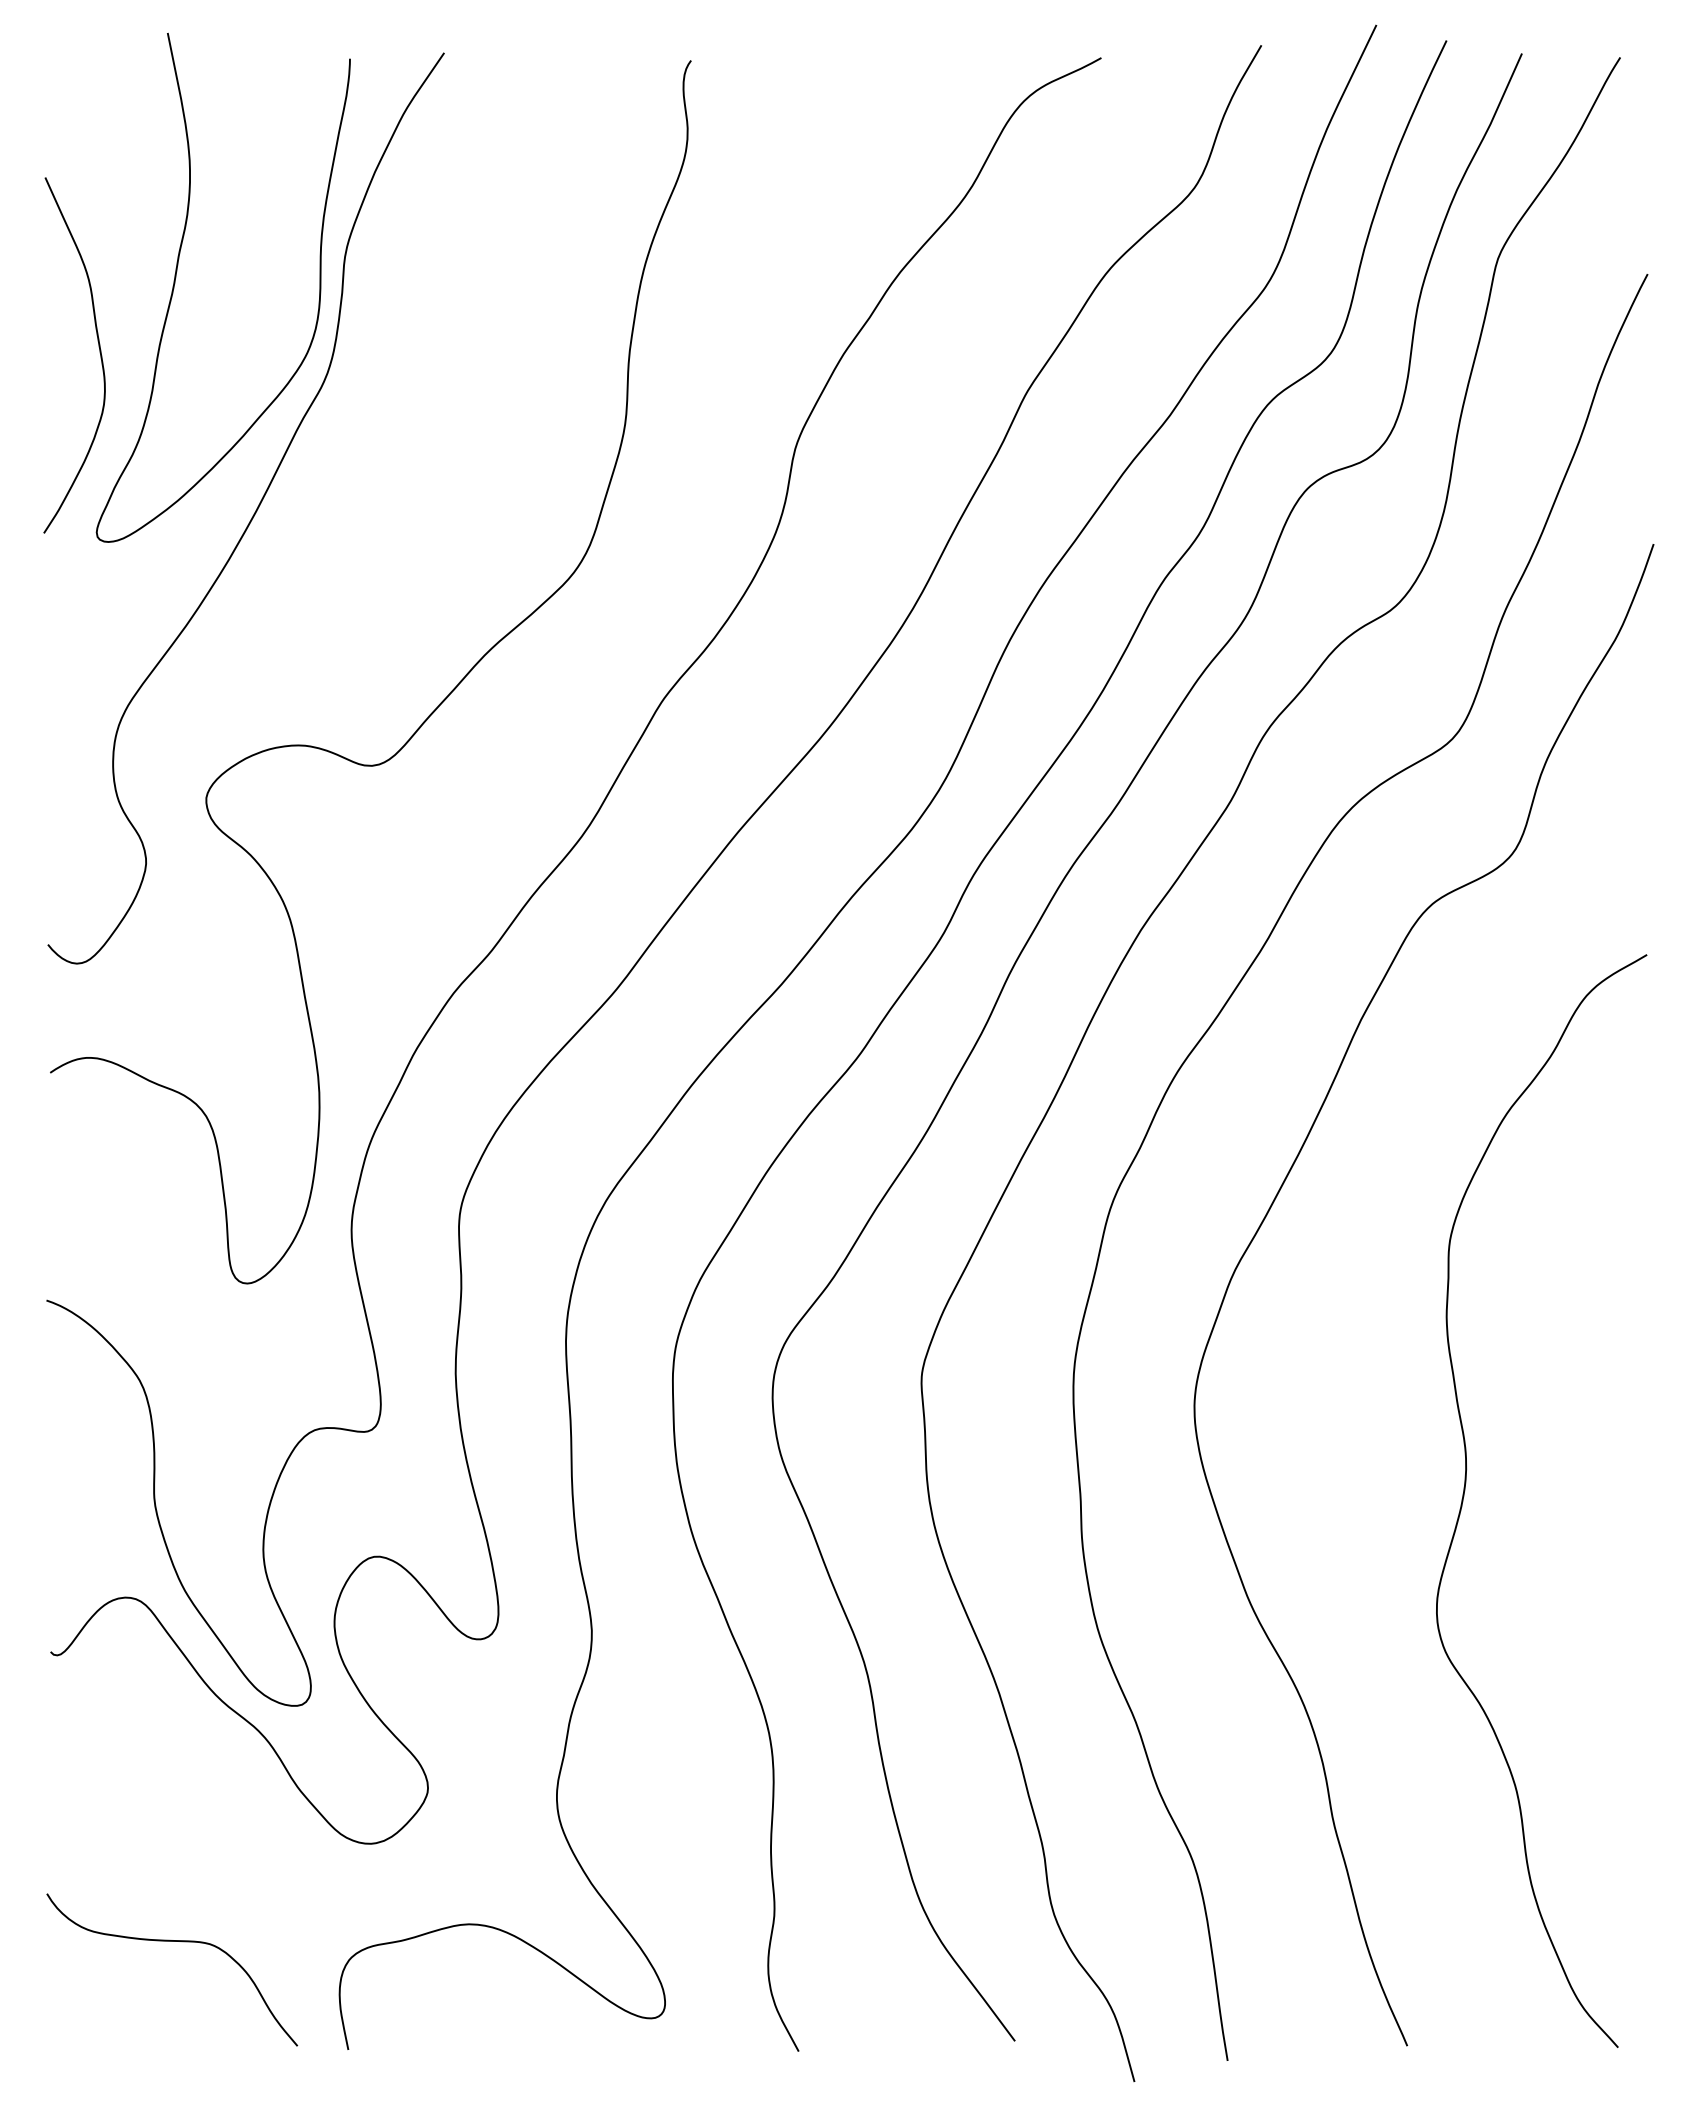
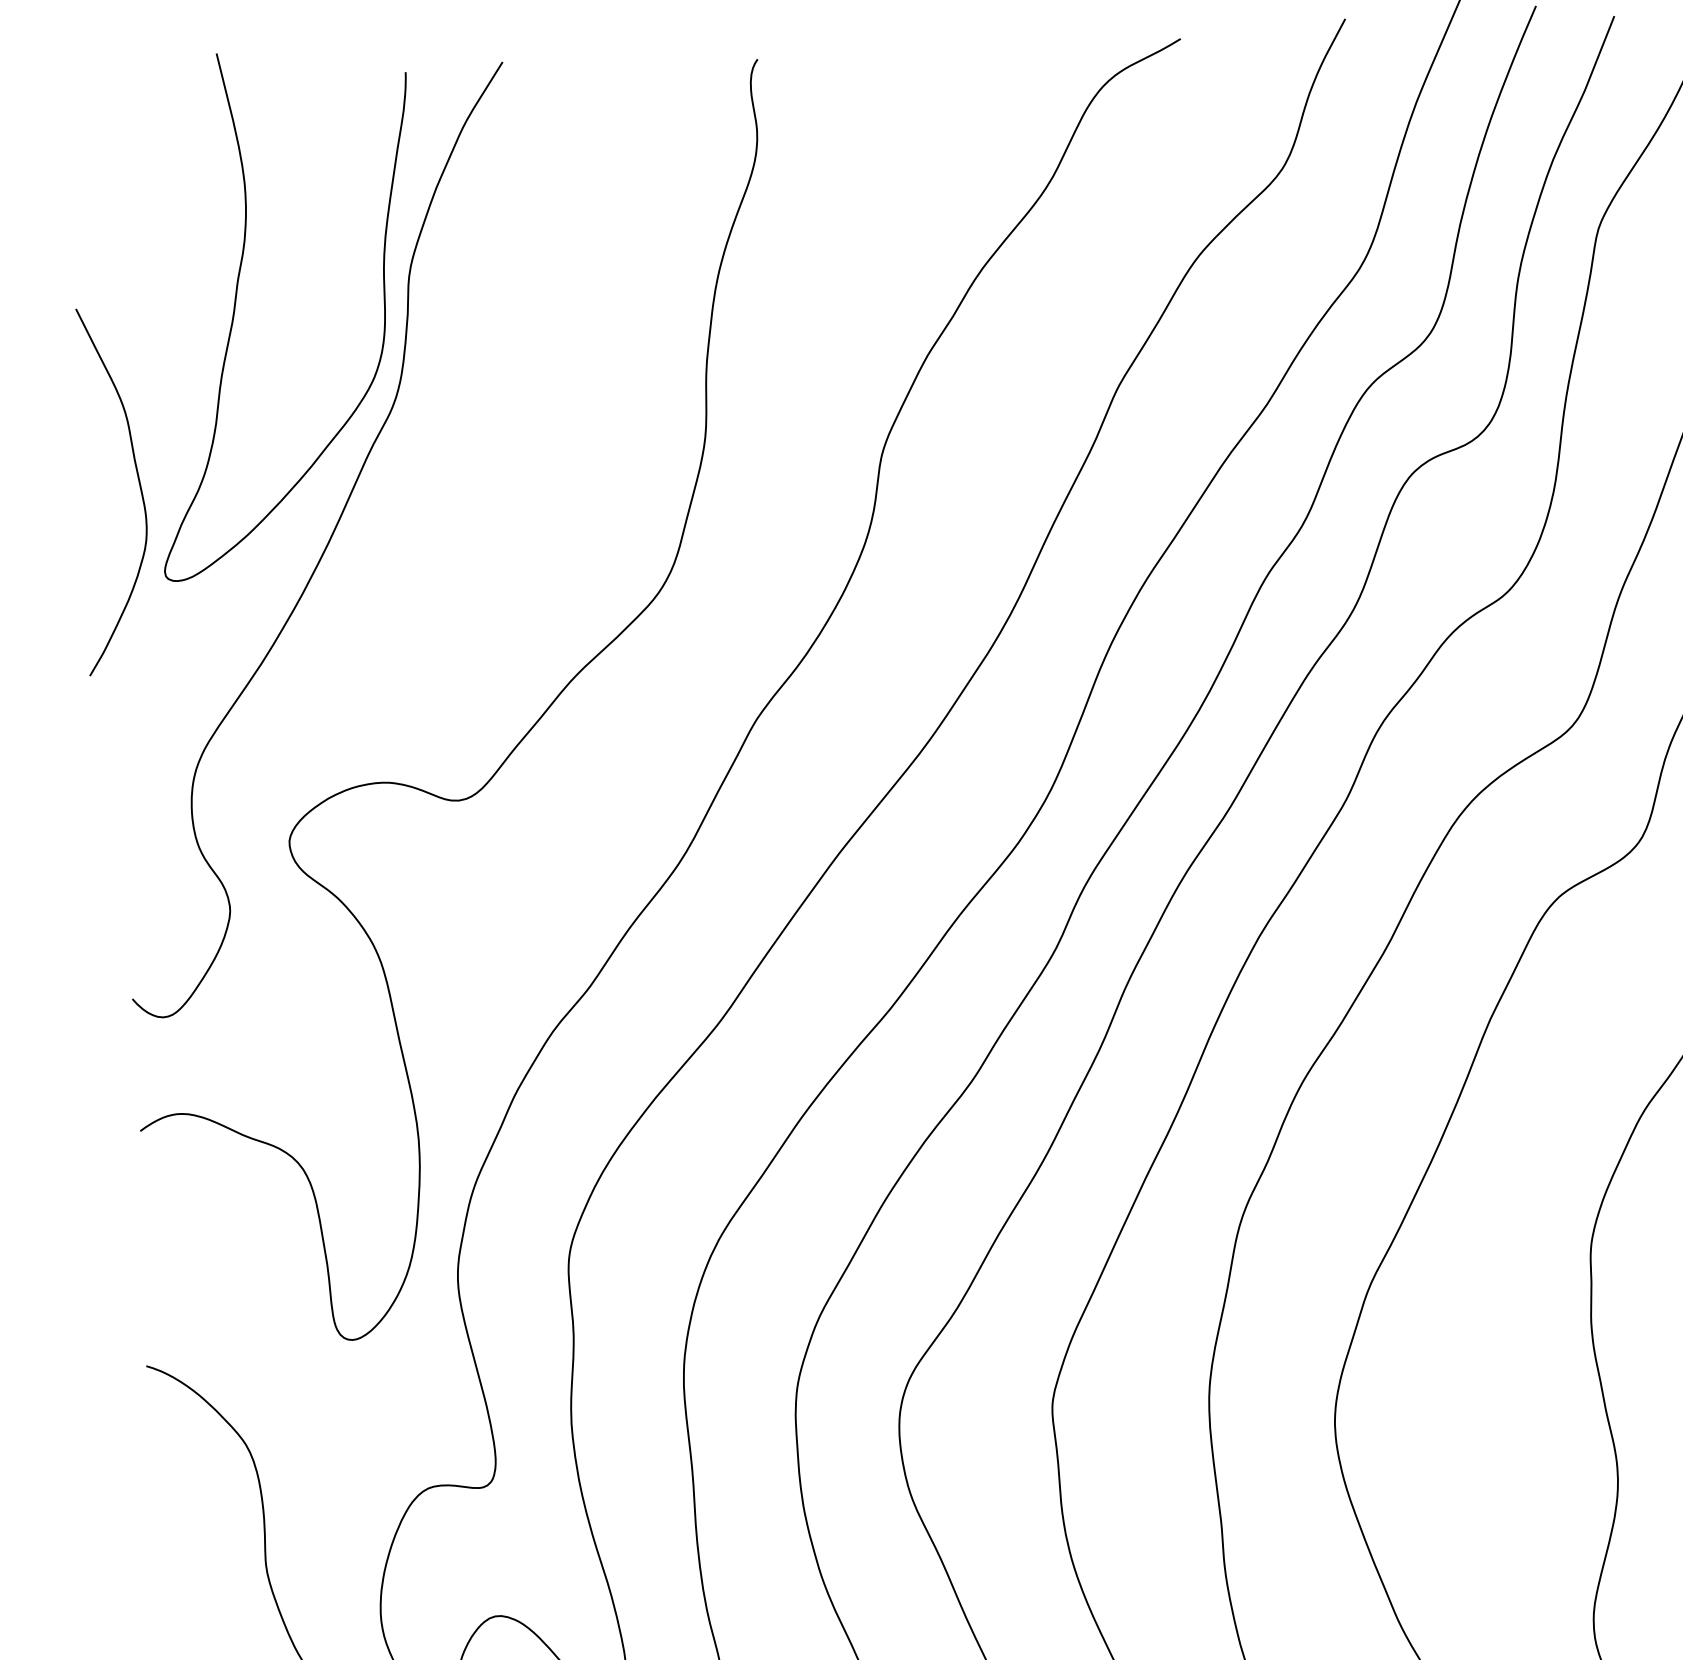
curve: (99, 352) -> (139, 487), moved

